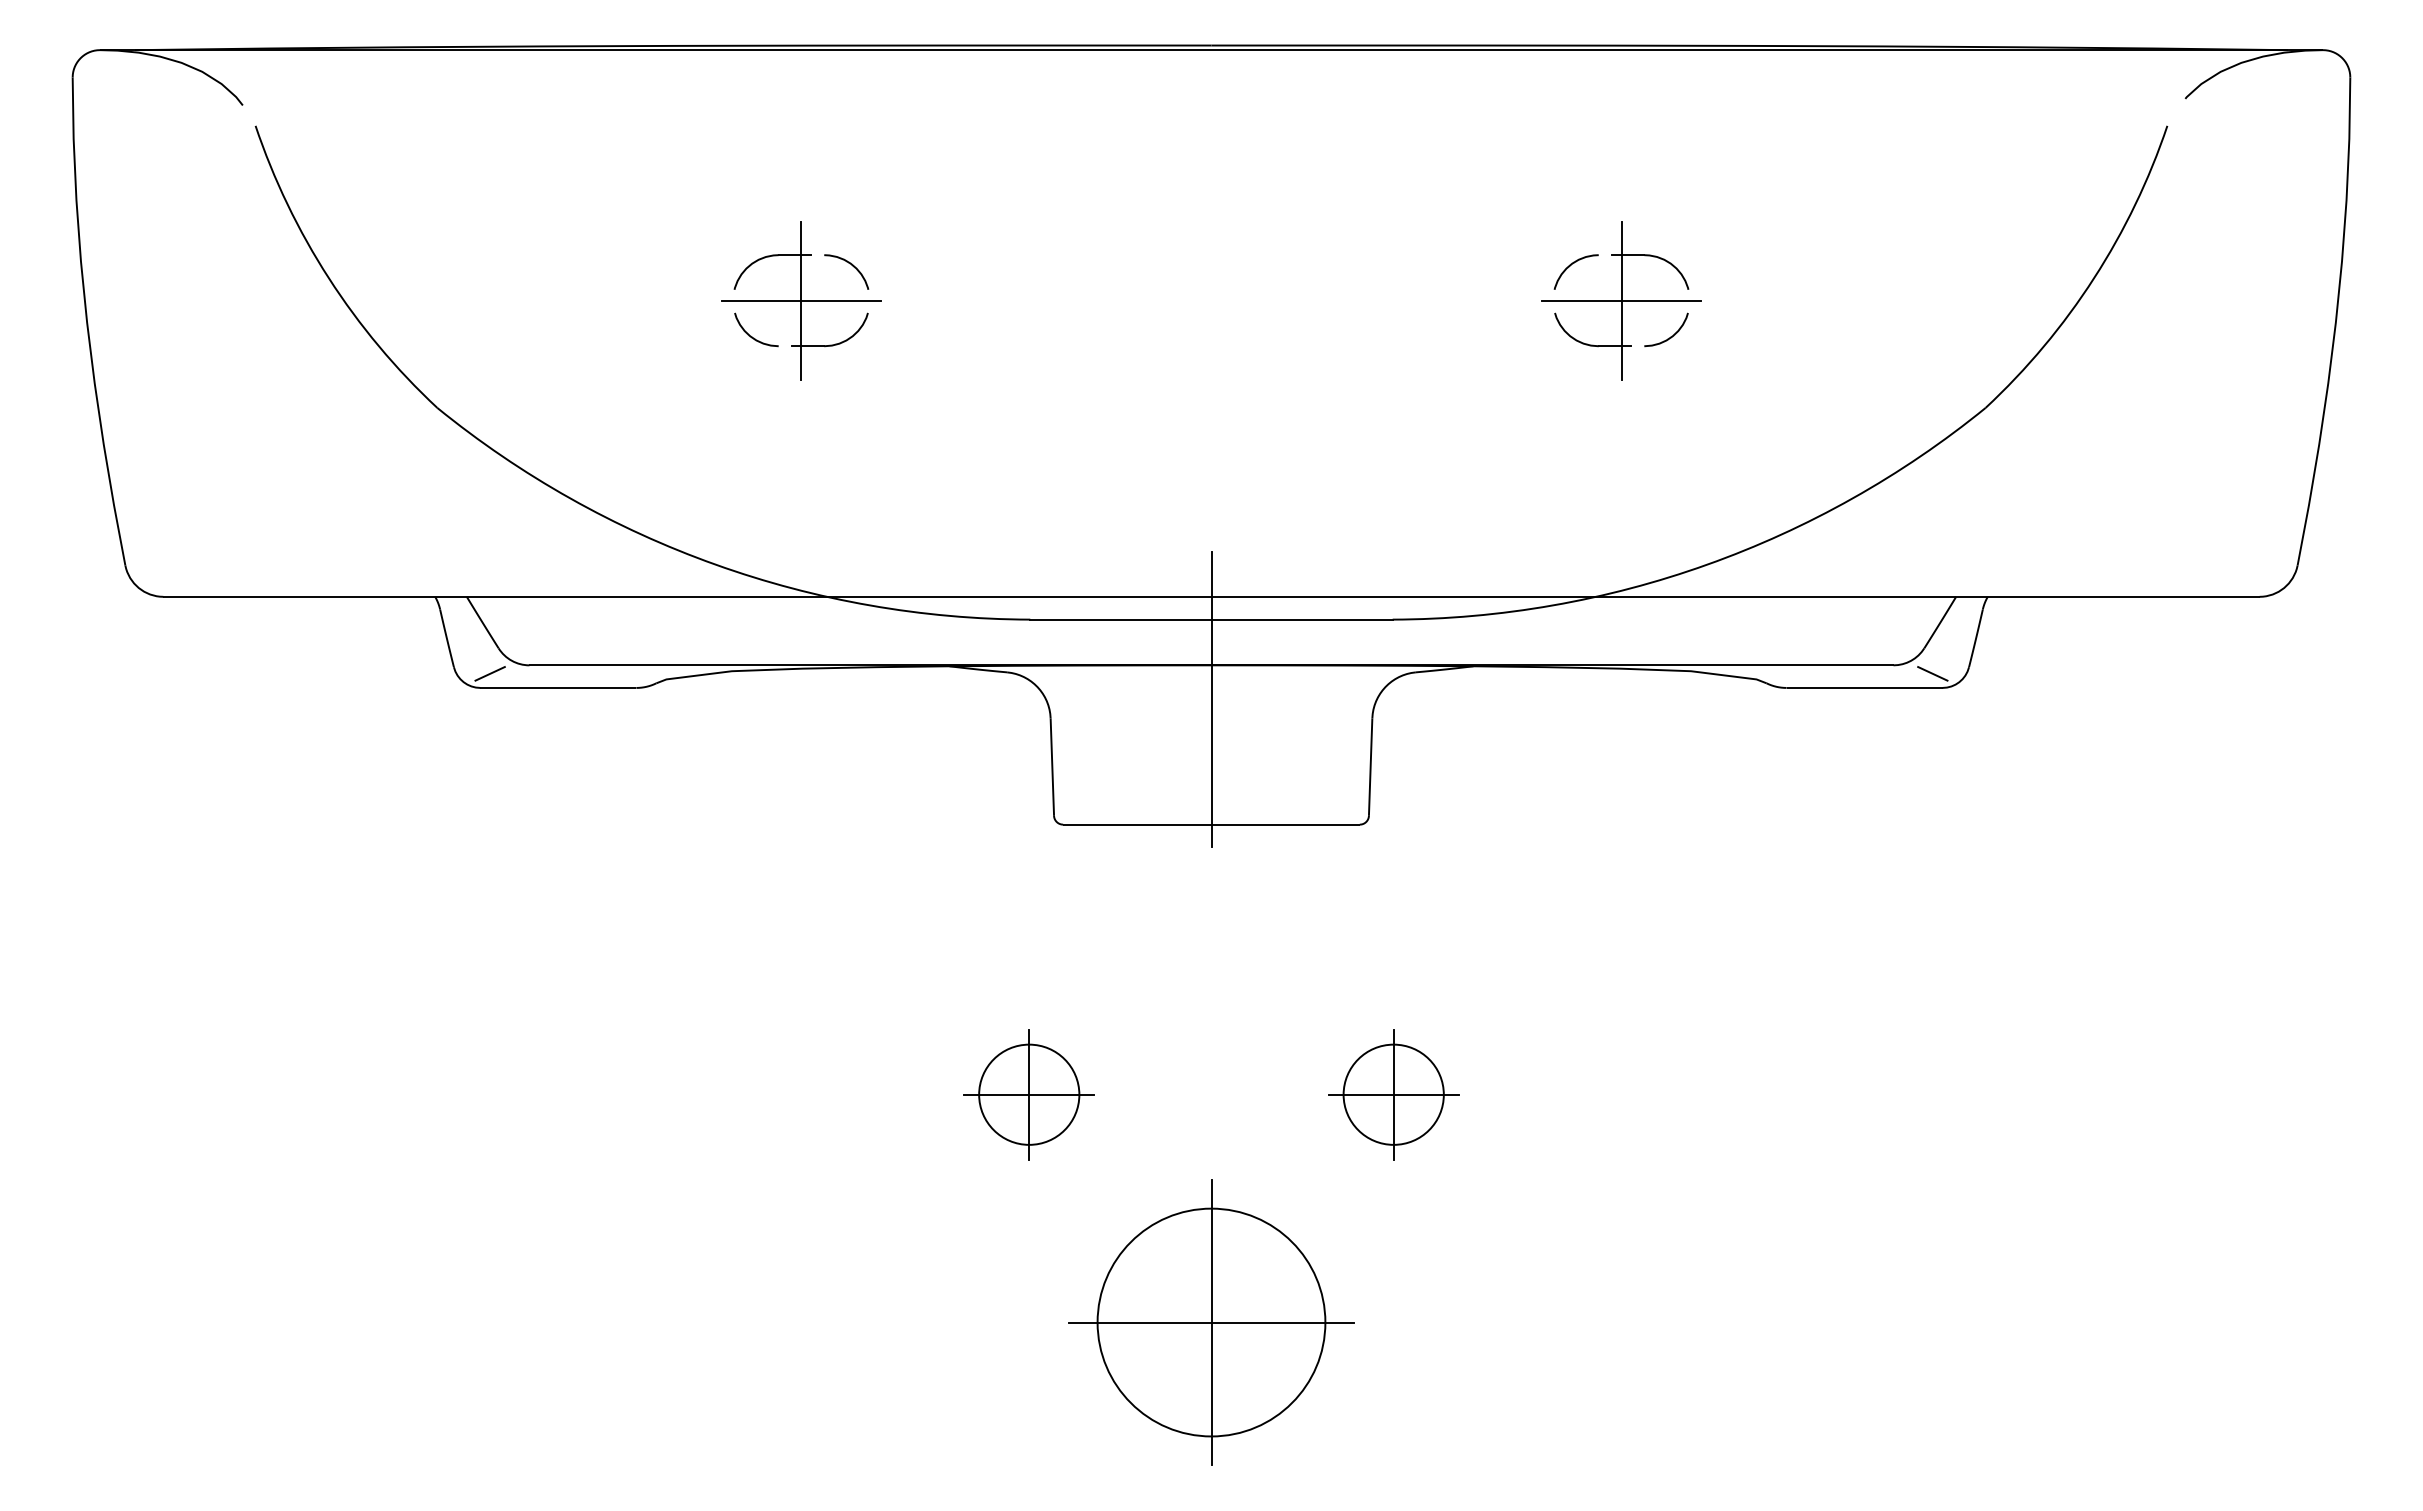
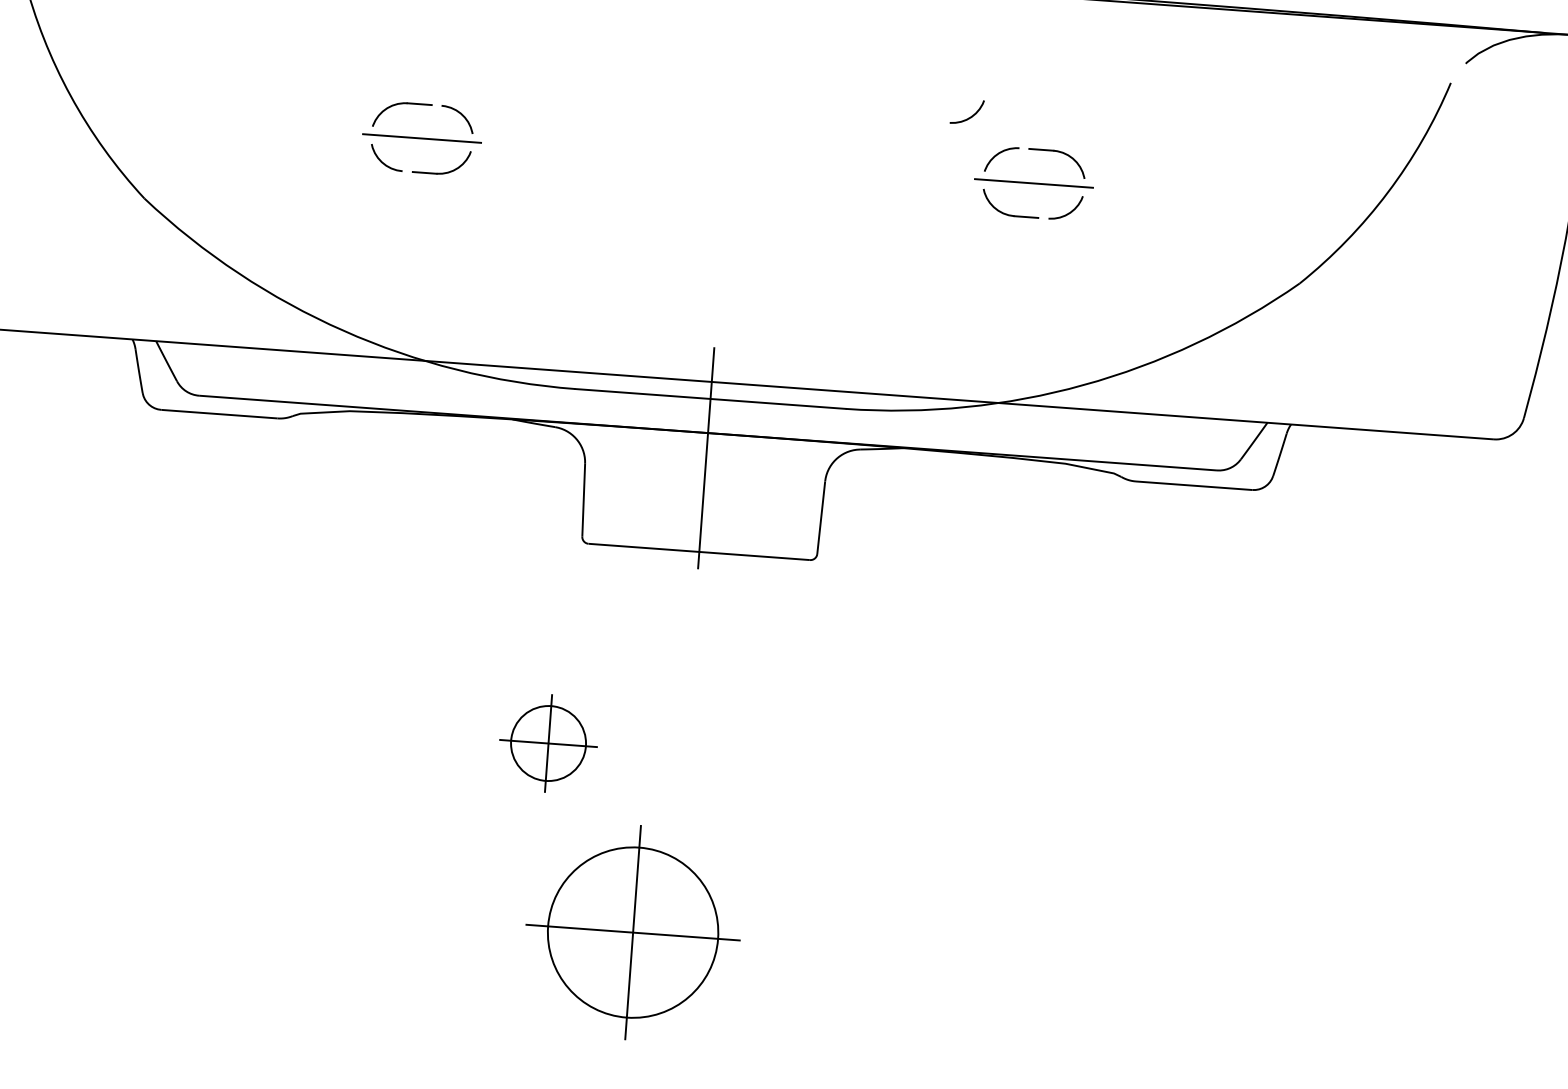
curve: (1529, 218) -> (969, 117), added
line: (801, 300) -> (422, 138), removed
line: (1621, 300) -> (1033, 183), removed
line: (489, 673) -> (168, 399), removed
line: (1932, 673) -> (1245, 478), removed
part: (1393, 1094) -> (820, 763), removed
part: (1211, 1322) -> (633, 932), moved

